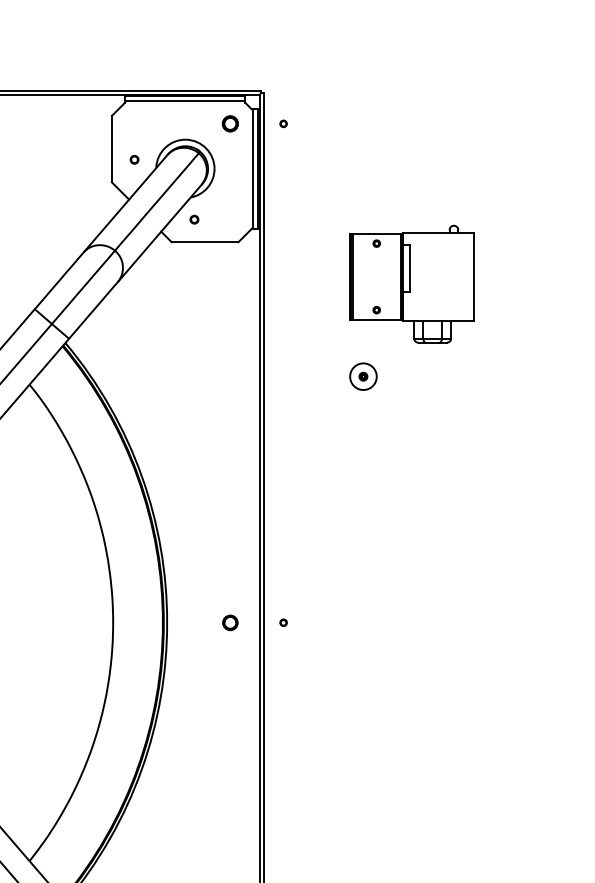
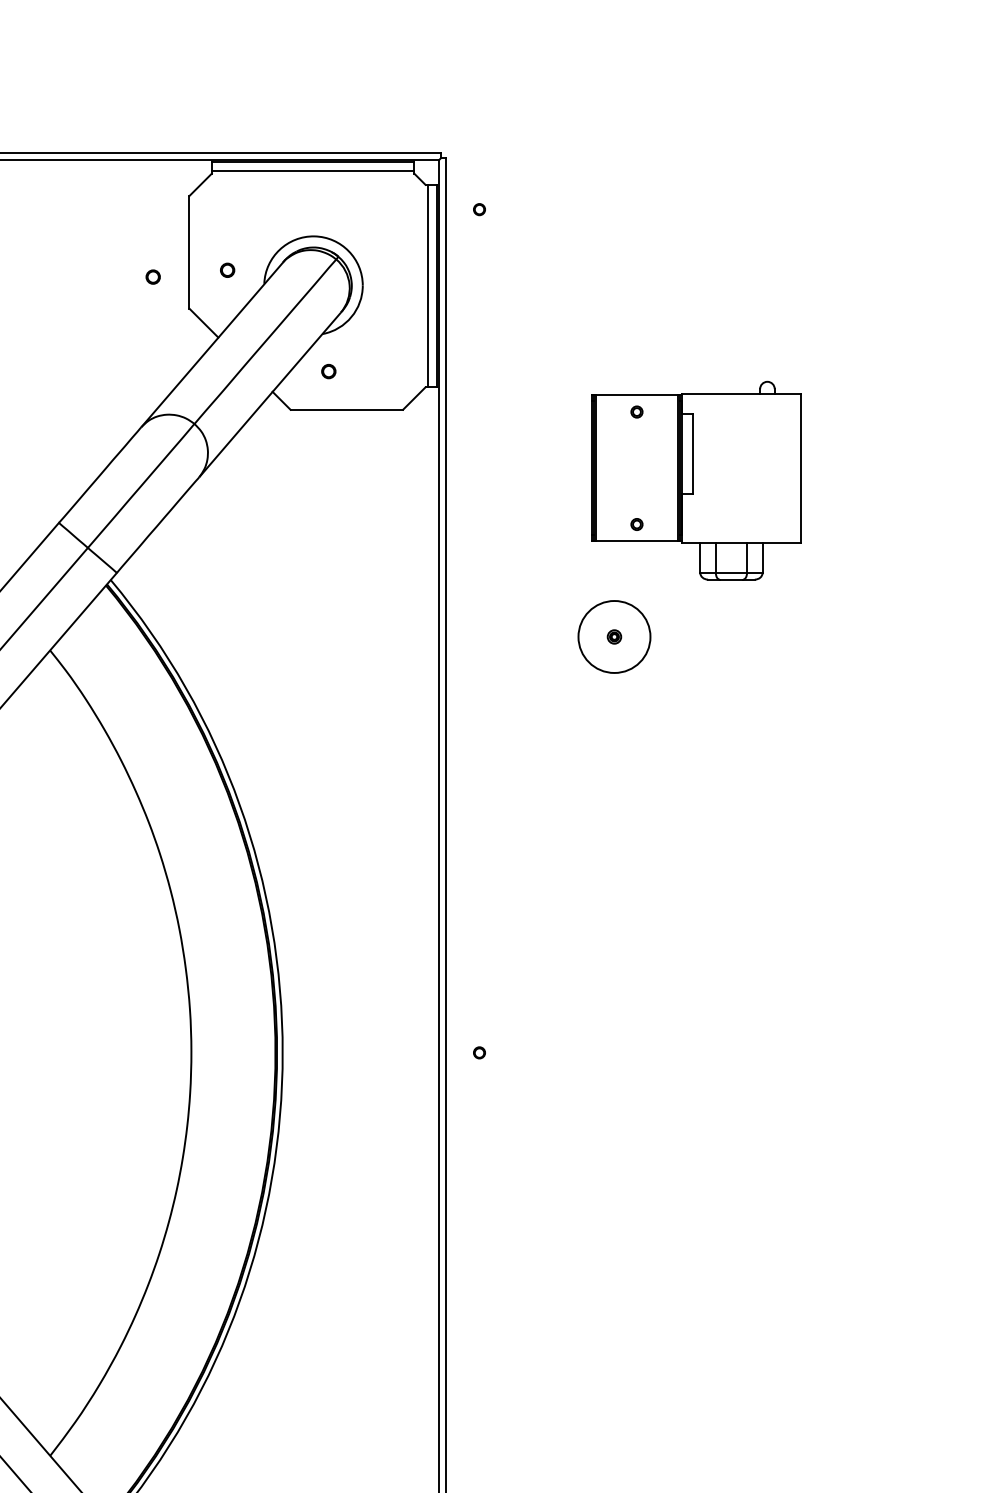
part: (229, 123) -> (388, 208), removed
part: (90, 163) -> (153, 276), added
circle: (363, 376) -> (614, 636), size x1.6
part: (230, 622) -> (389, 1052), removed

